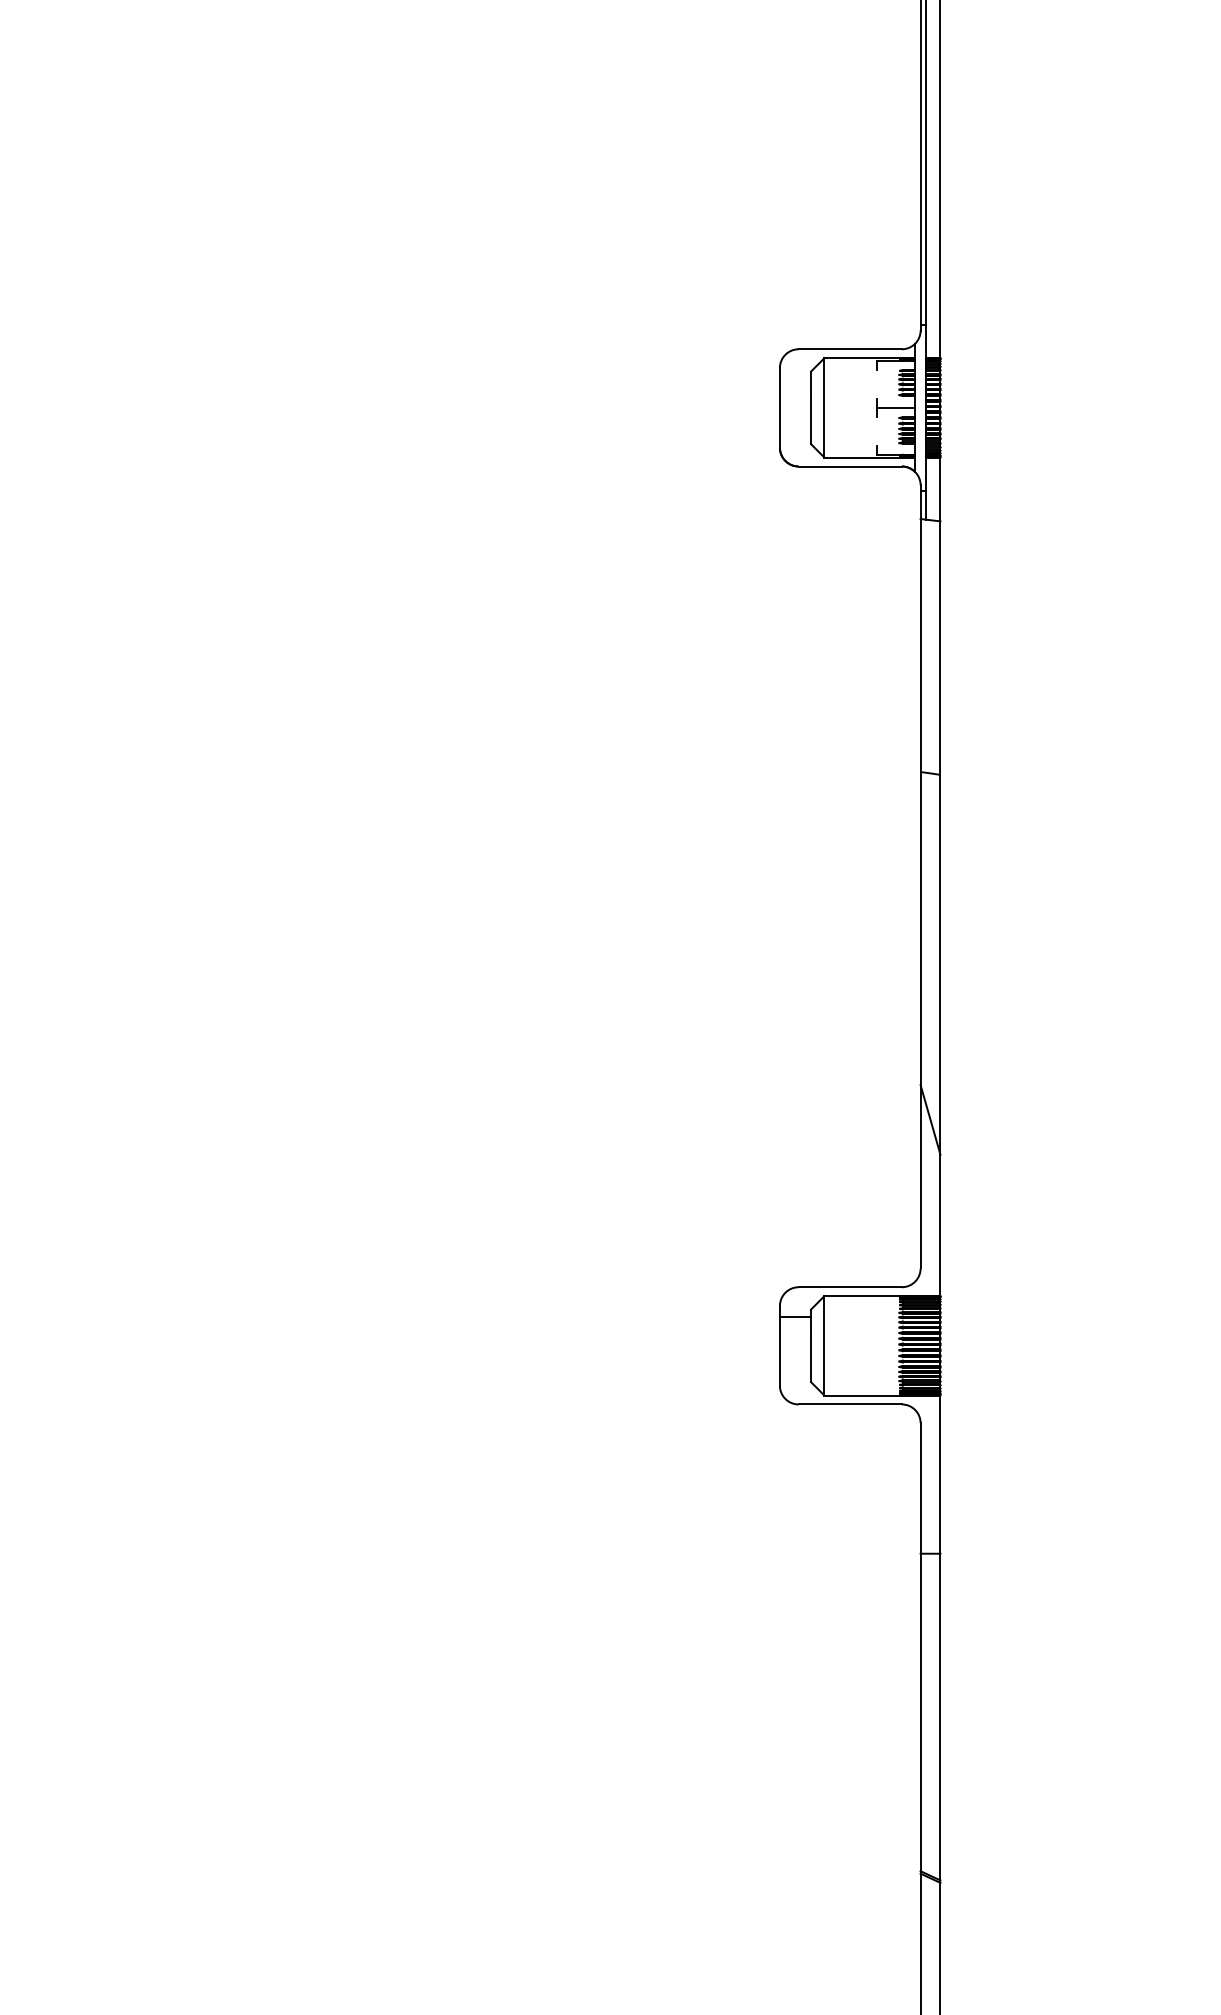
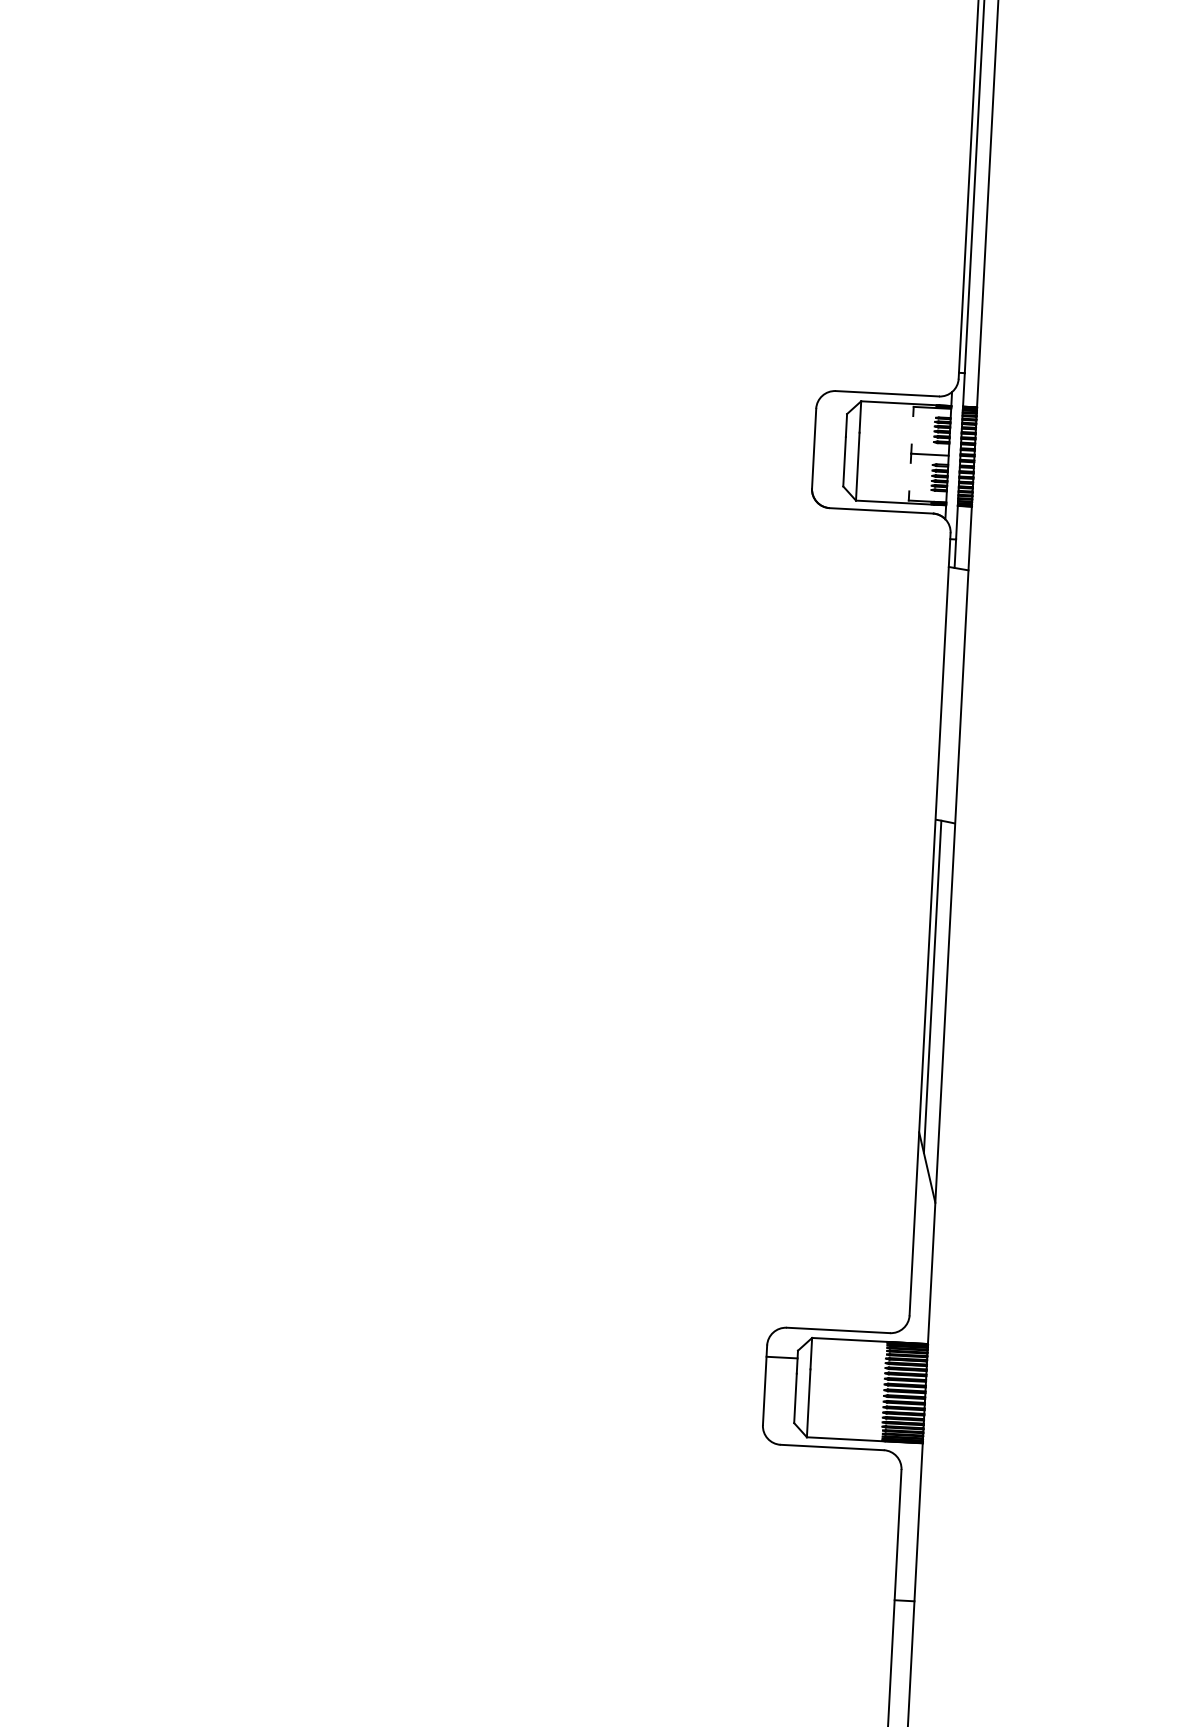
line: (926, 938) -> (932, 986), added

